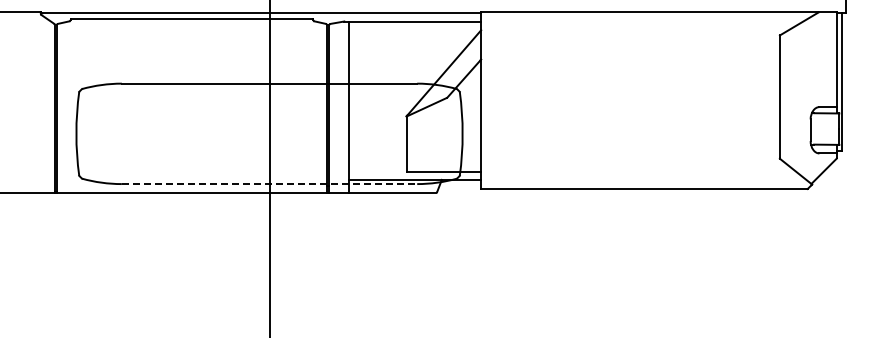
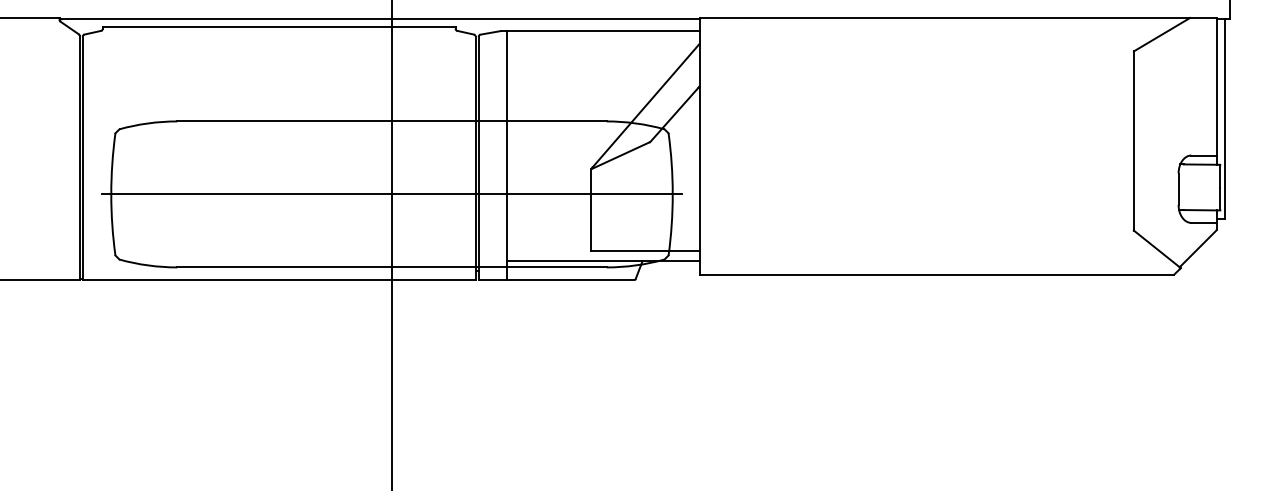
line: (269, 133) -> (391, 193), added
line: (269, 184) -> (391, 268), dashed -> solid

